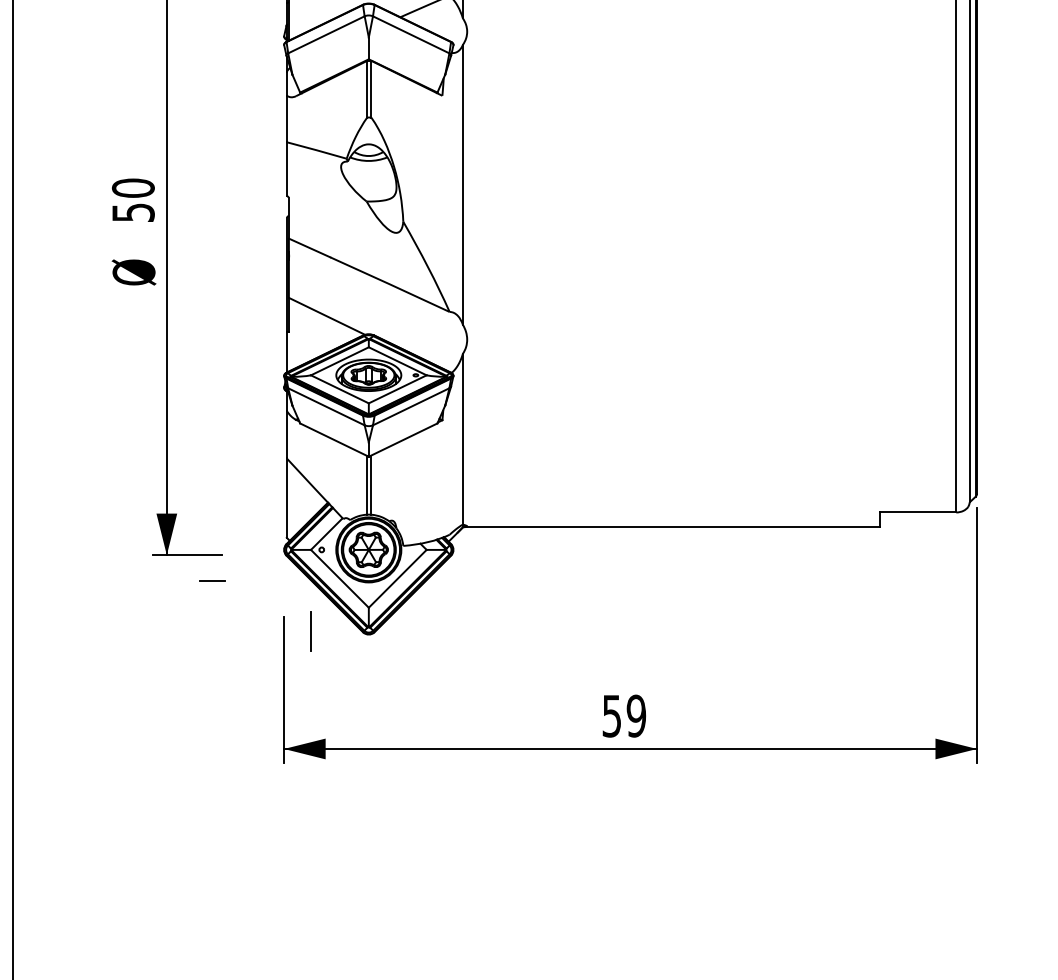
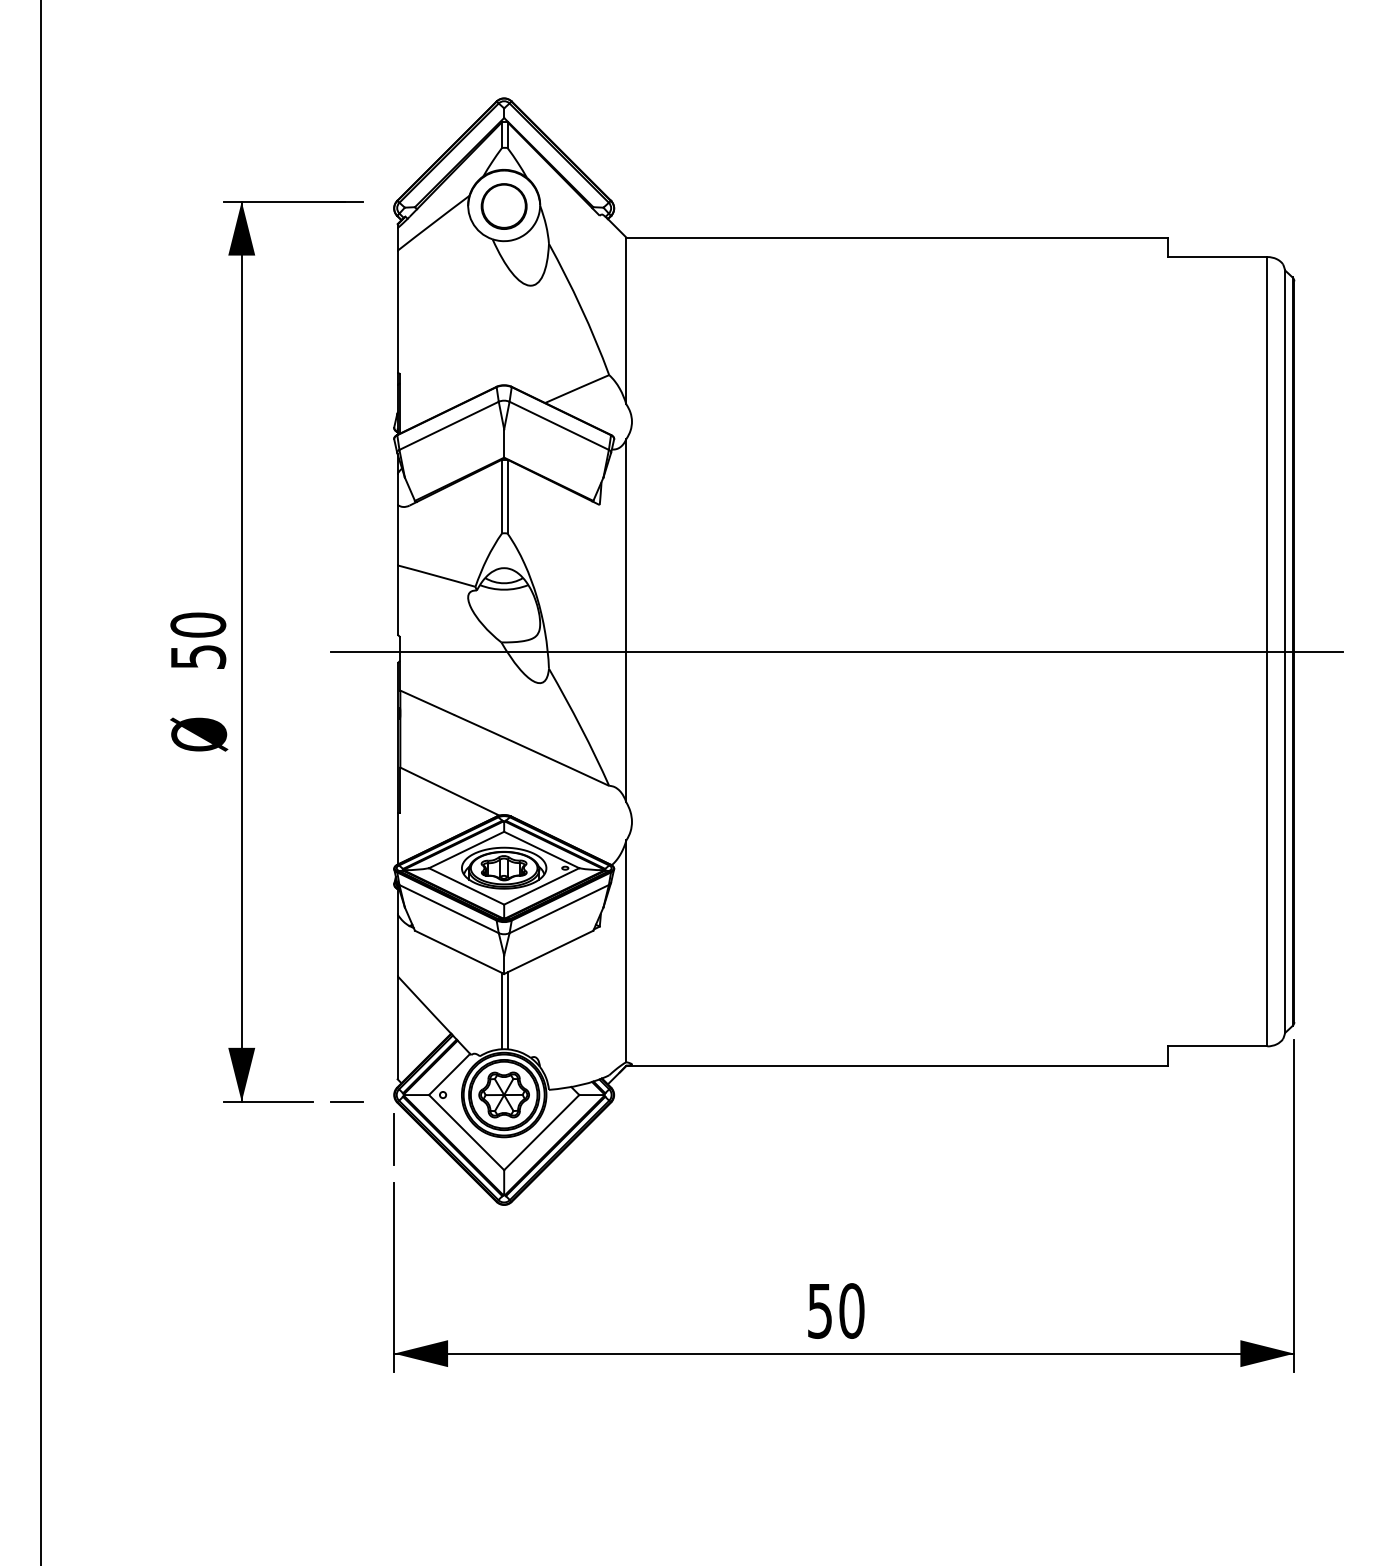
line: (624, 208) -> (836, 651), added
line: (212, 580) -> (346, 1101), moved
line: (310, 631) -> (393, 1139), moved
text: (636, 715) -> (851, 1310), 59 -> 50

